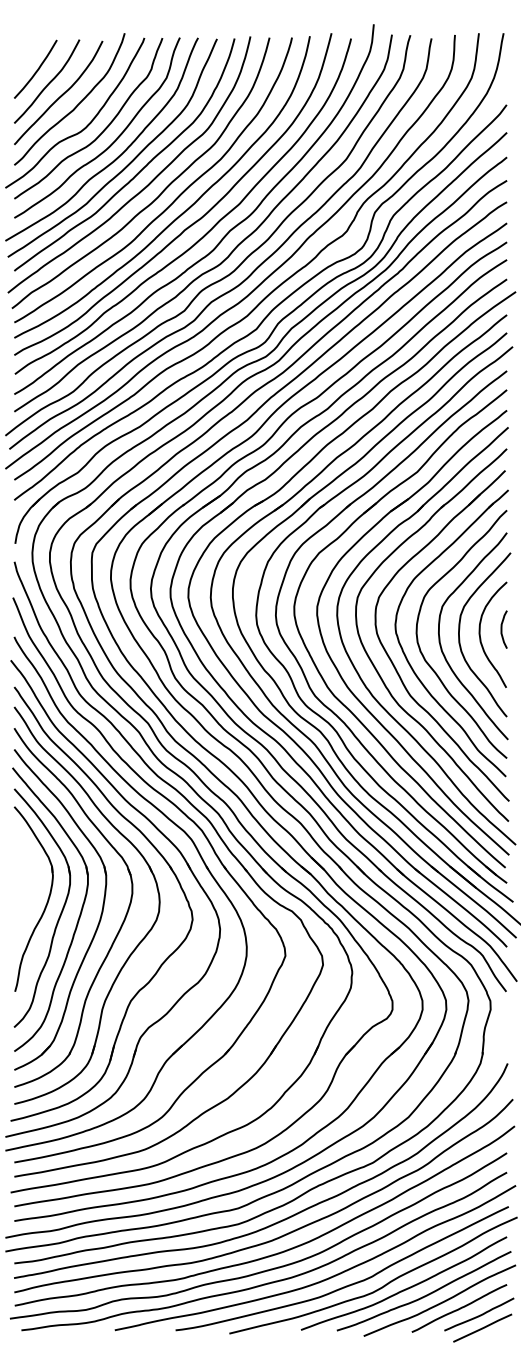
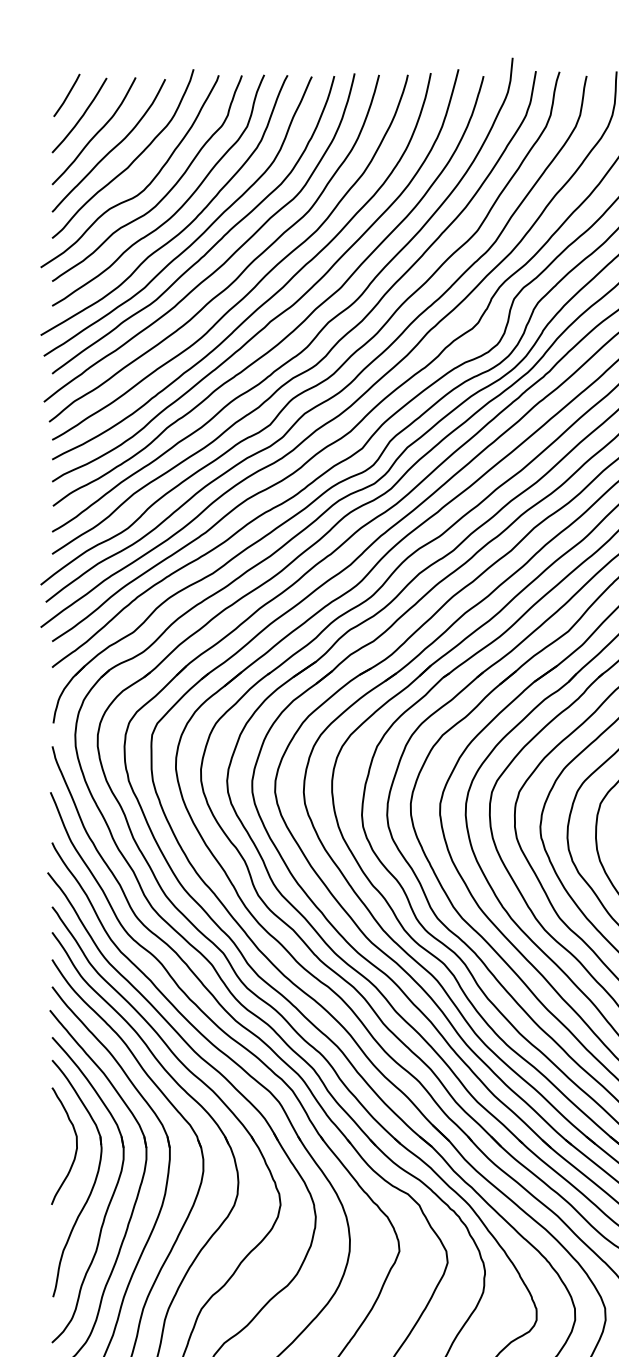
line: (25, 53) -> (66, 95), added
curve: (32, 873) -> (75, 1145), added

